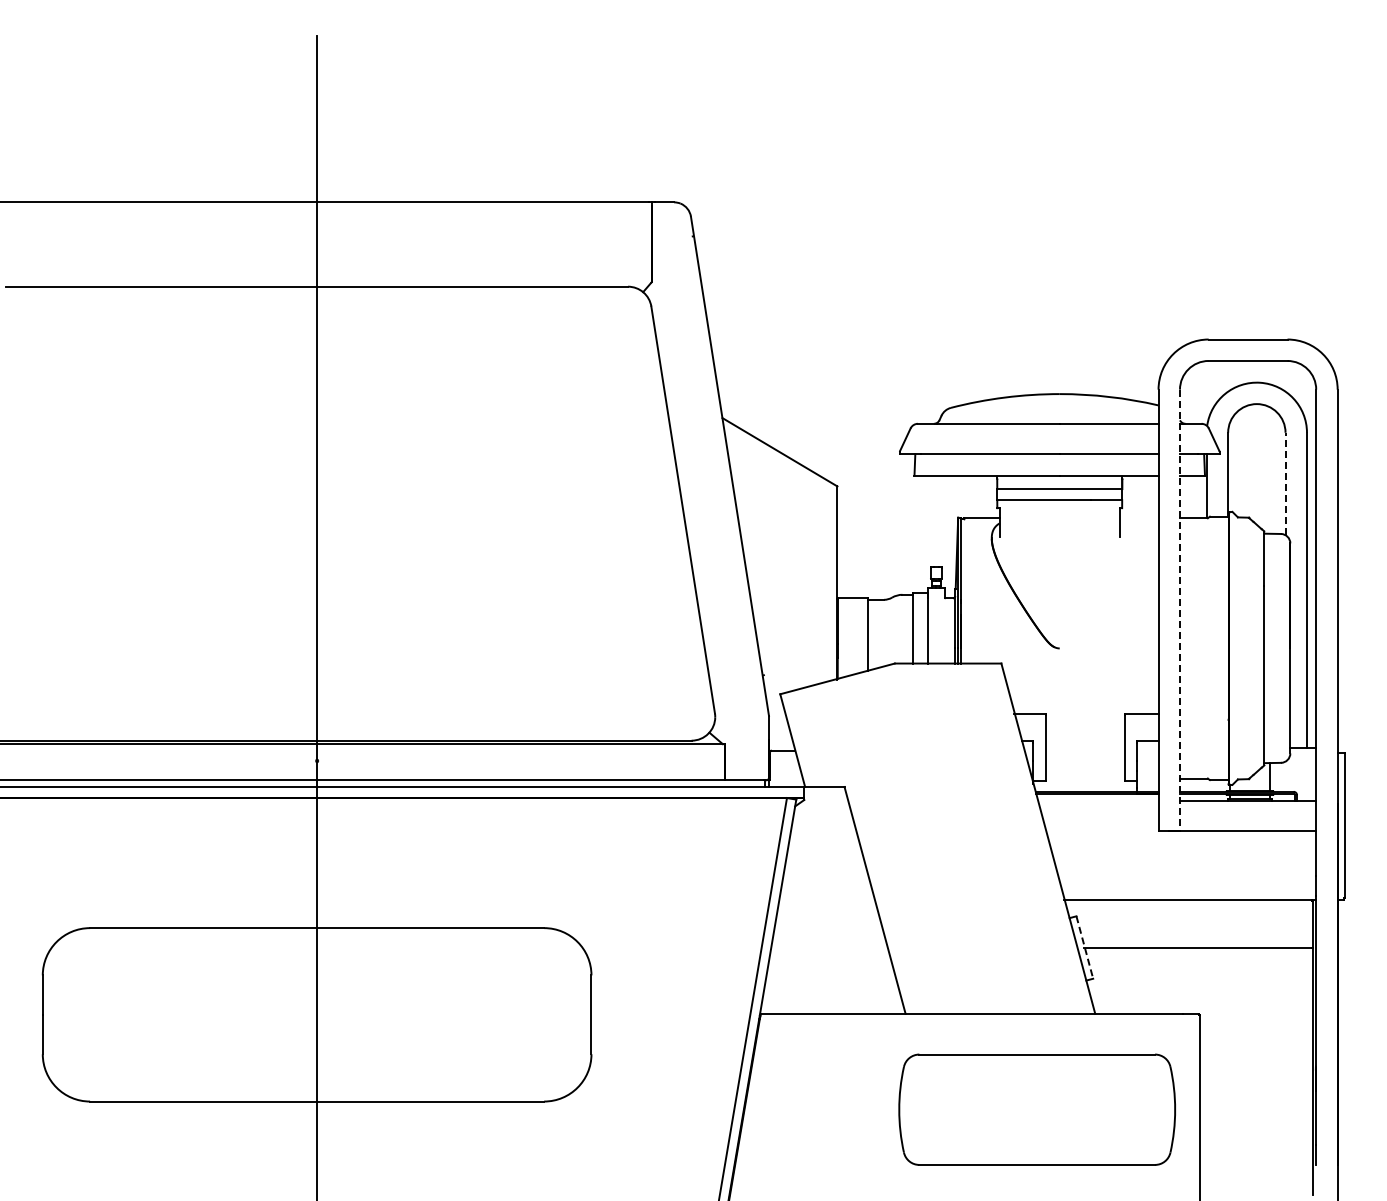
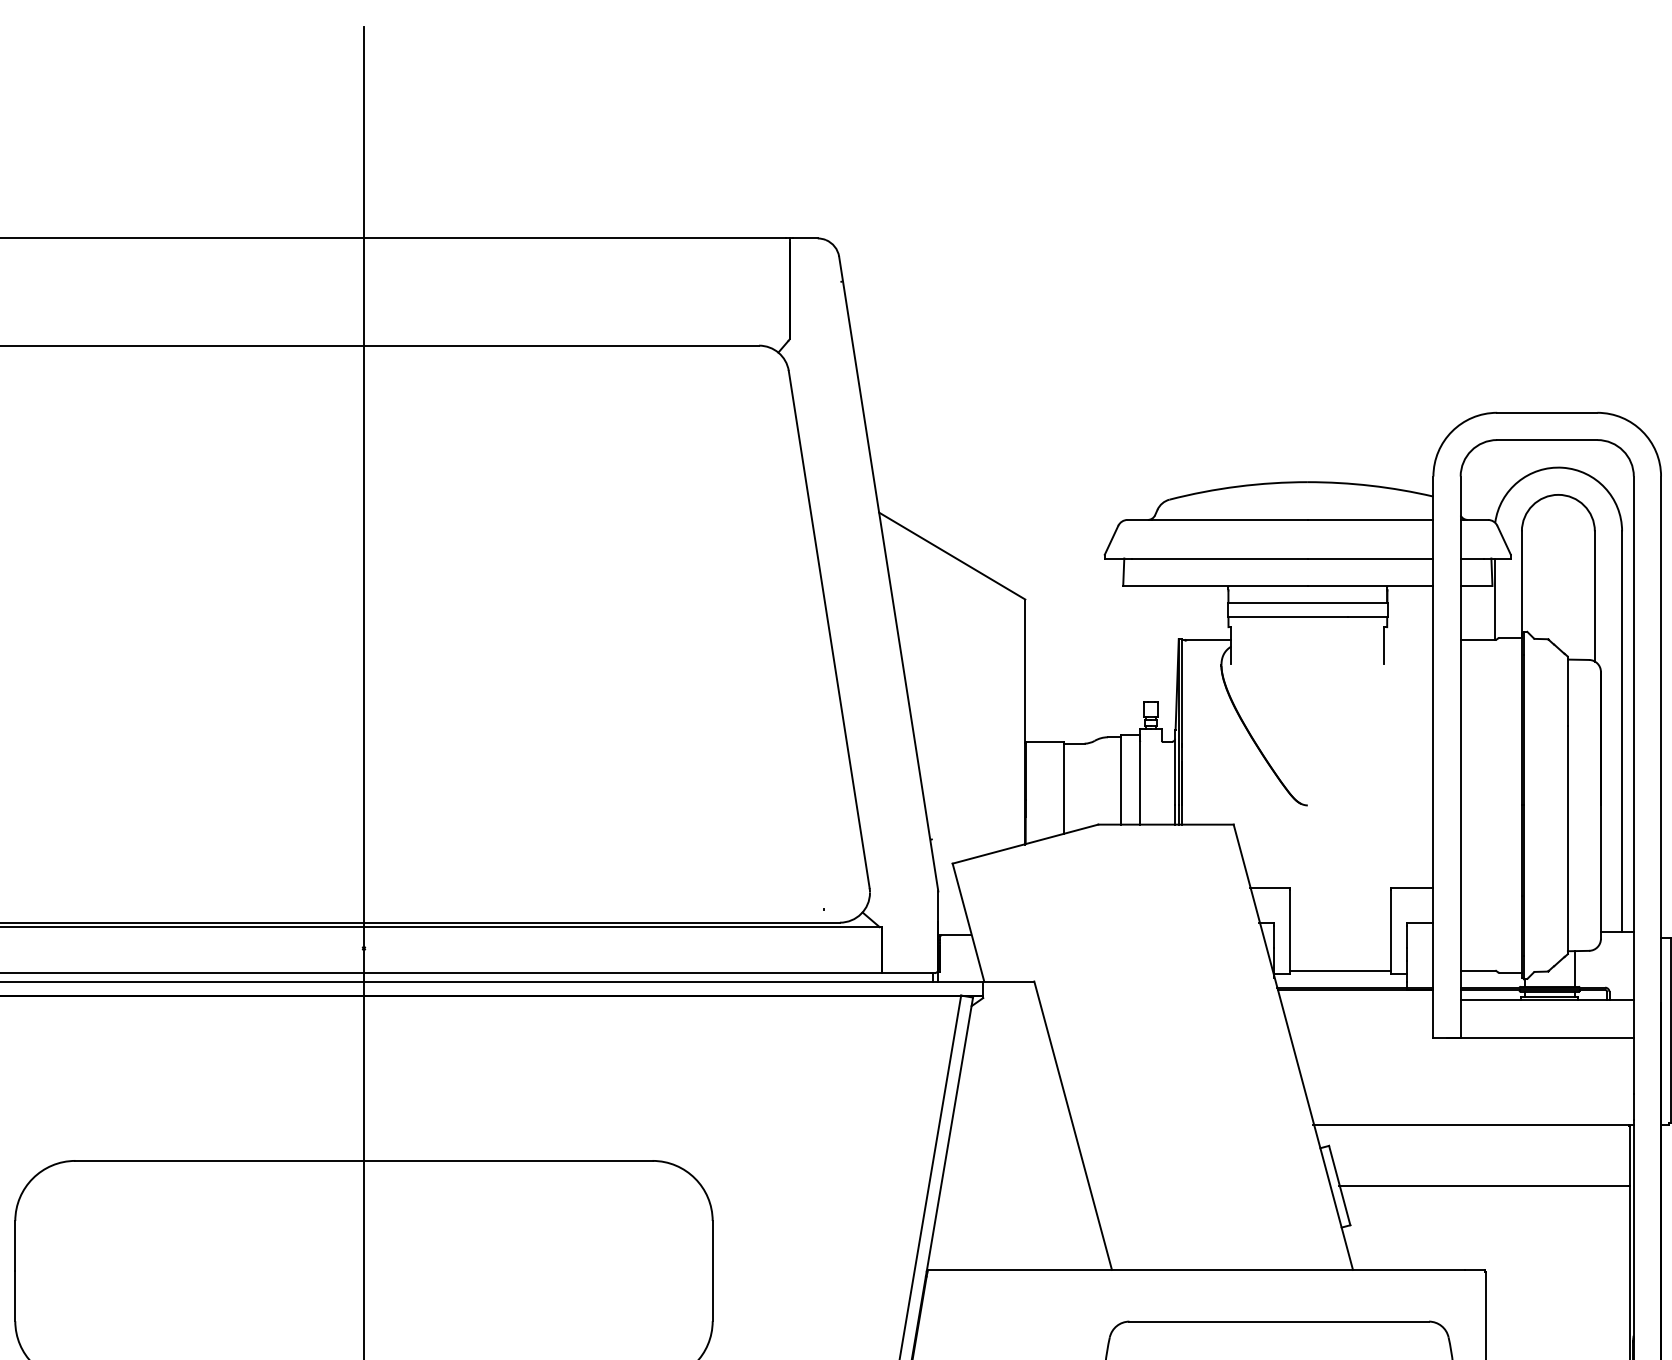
line: (1285, 483) -> (1594, 595), dashed -> solid
line: (1179, 610) -> (1460, 757), dashed -> solid
line: (1084, 778) -> (1339, 970), added
line: (1084, 948) -> (1339, 1186), dashed -> solid

